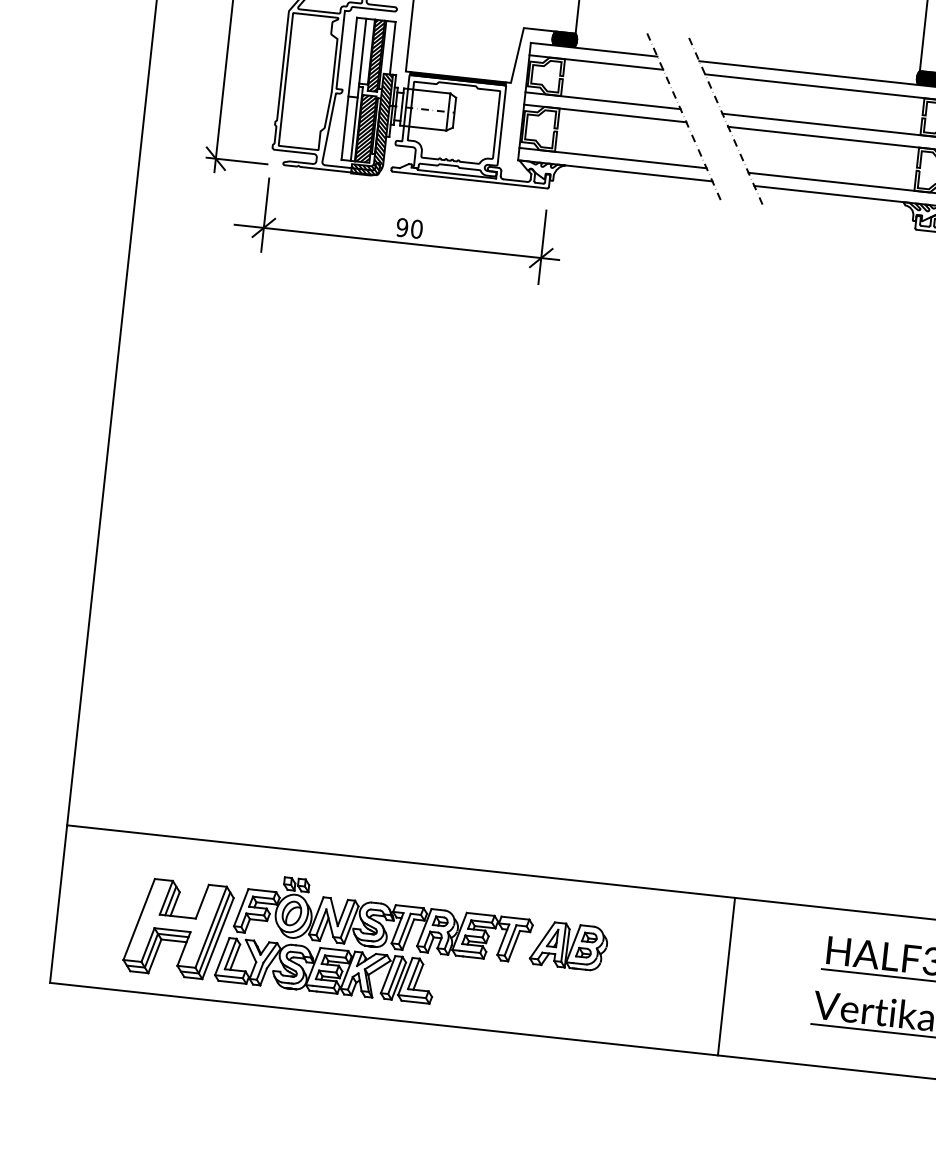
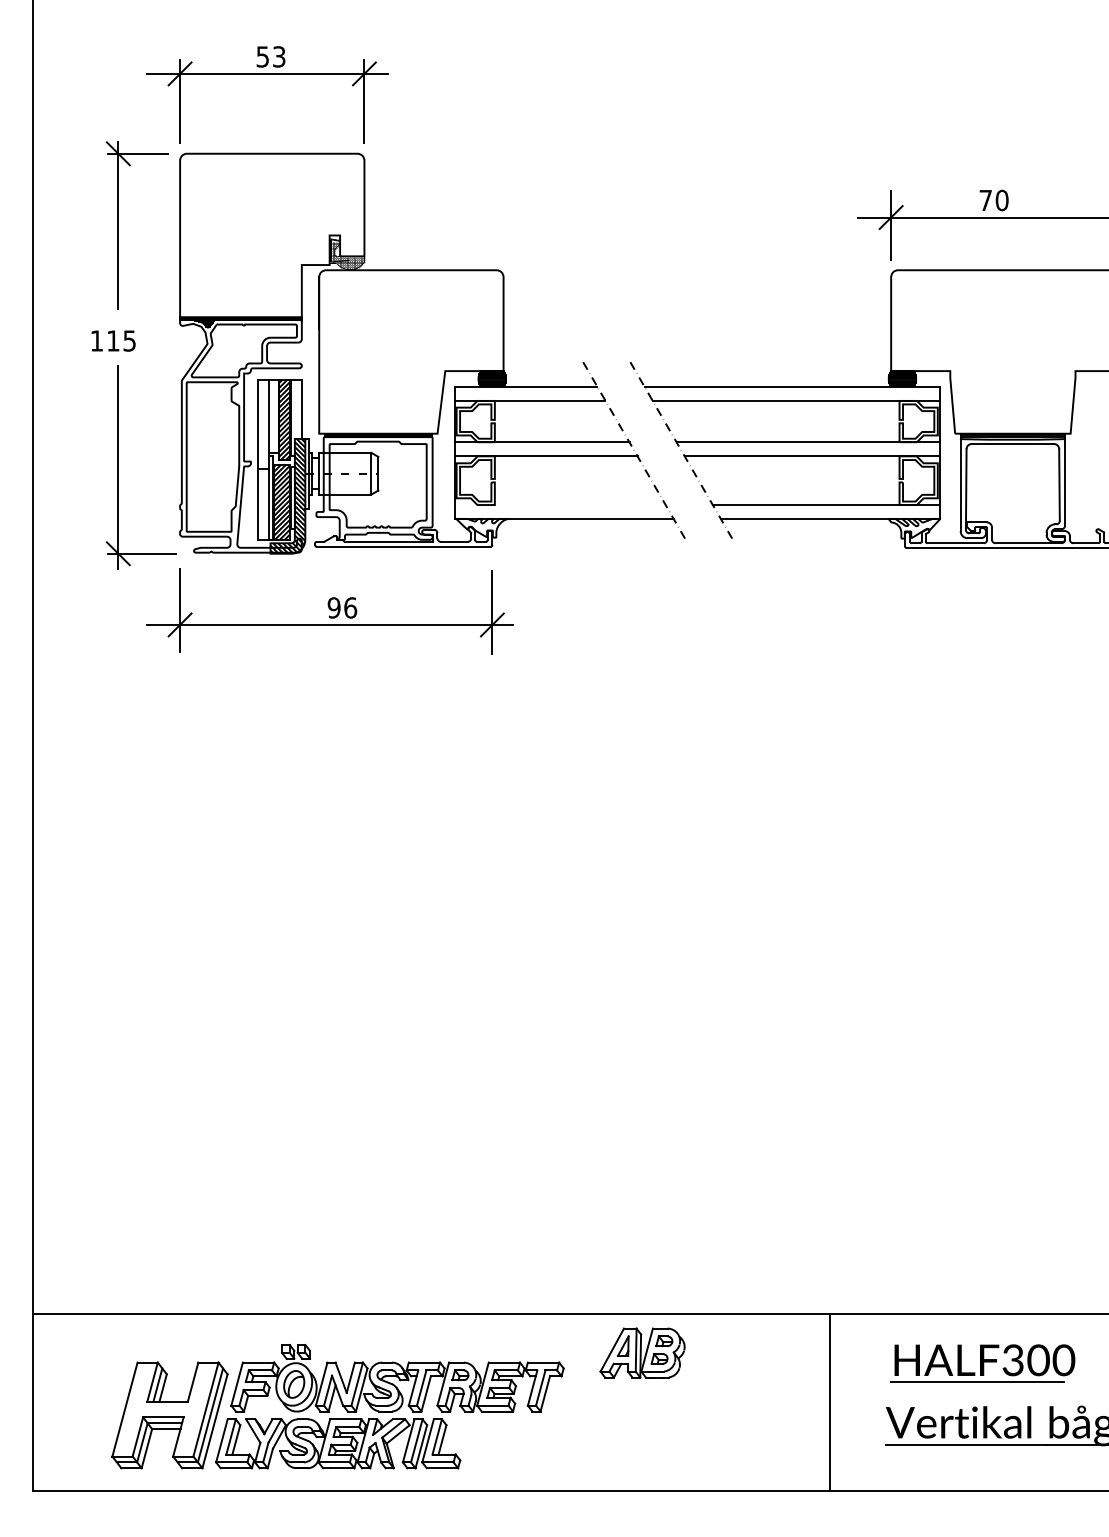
line: (612, 158) -> (559, 505), removed
text: (416, 228) -> (350, 607), 90 -> 96
part: (569, 945) -> (642, 1352), moved
line: (726, 976) -> (830, 1401), moved

